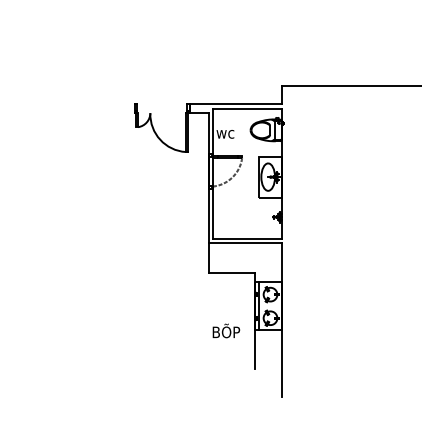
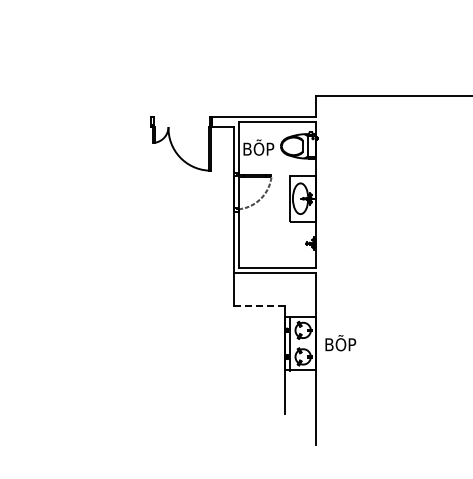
text: (230, 131) -> (258, 147), wc -> BÕP
line: (231, 273) -> (259, 306), solid -> dashed
text: (226, 331) -> (340, 343), moved

